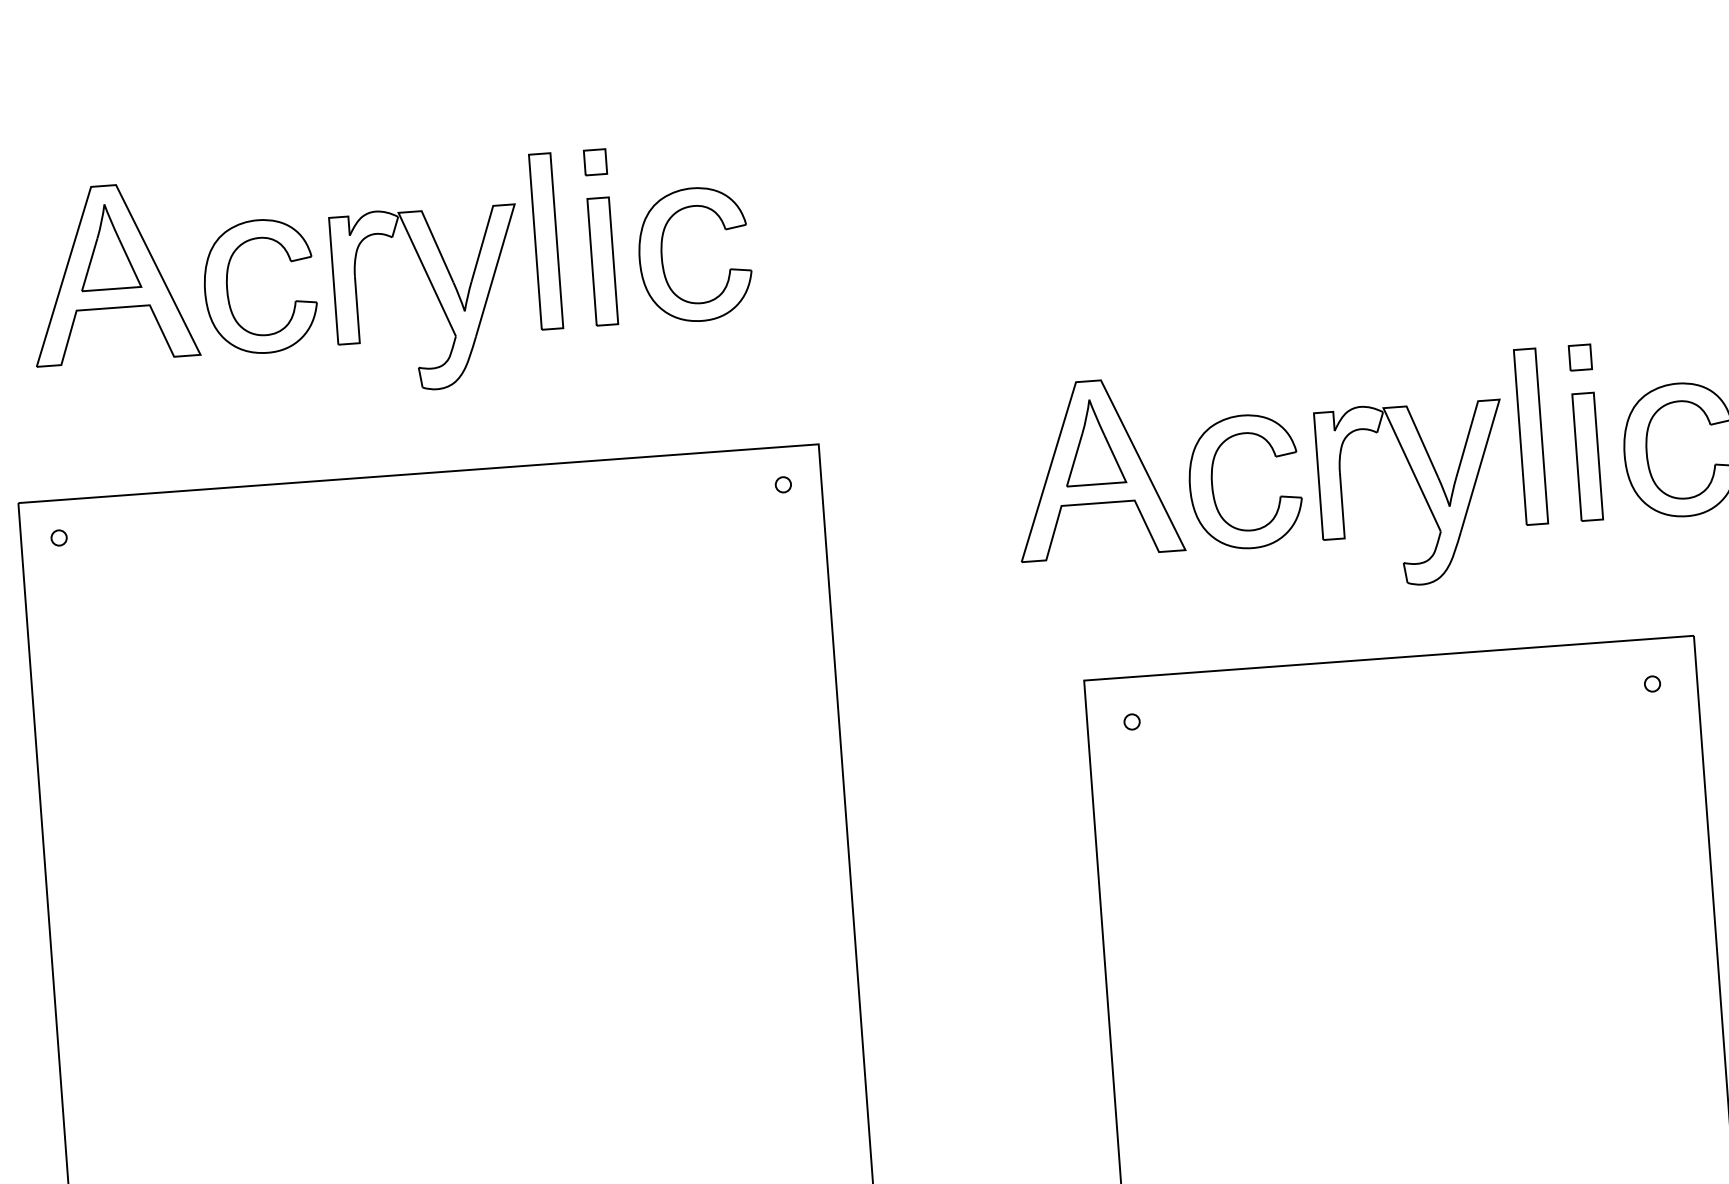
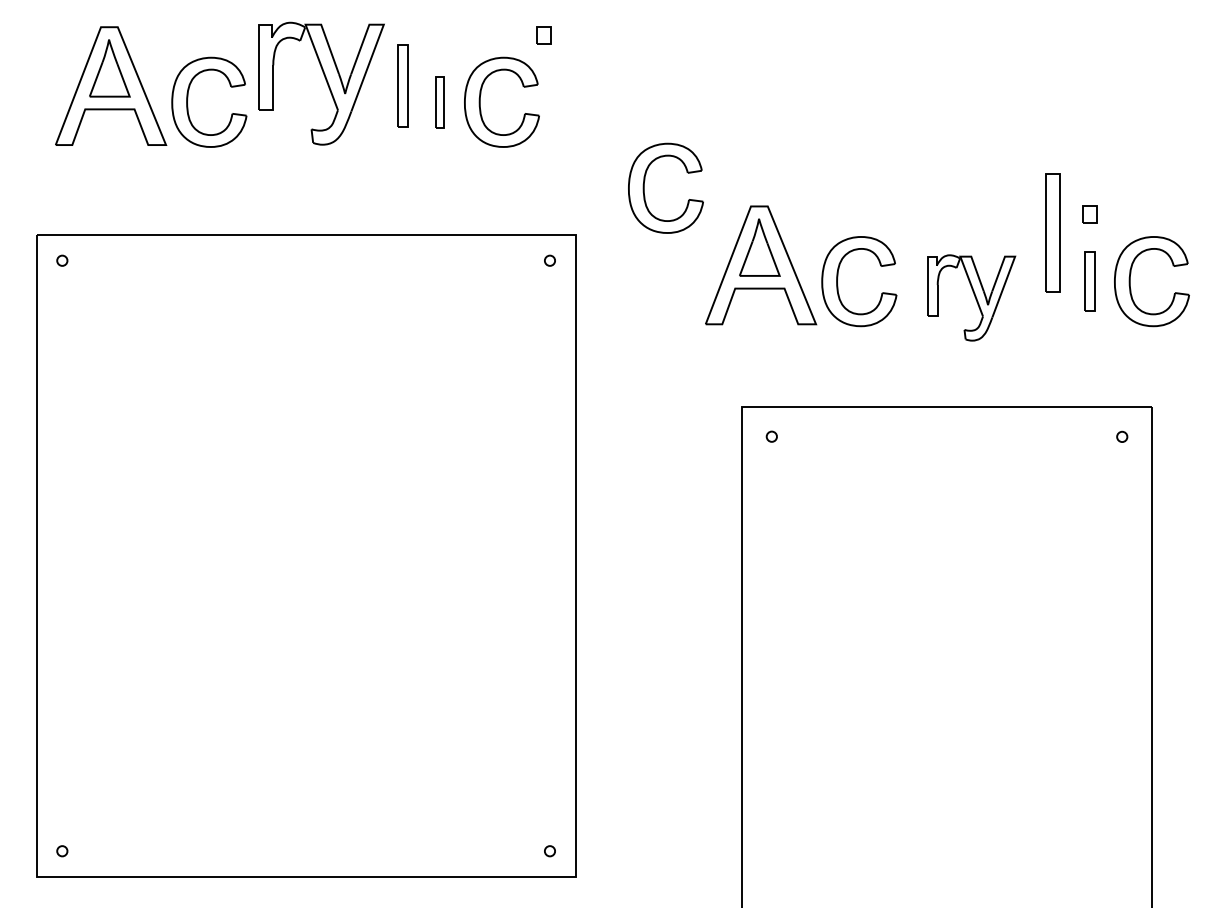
part: (594, 162) -> (543, 35), moved
part: (545, 240) -> (402, 85), size x0.7
part: (602, 261) -> (439, 102), size x0.6
part: (428, 298) -> (321, 83), moved
part: (915, 365) -> (644, 187), added
part: (1530, 435) -> (1052, 232), moved
part: (1586, 456) -> (1089, 281), size x0.7
part: (1413, 493) -> (971, 297), size x0.7

